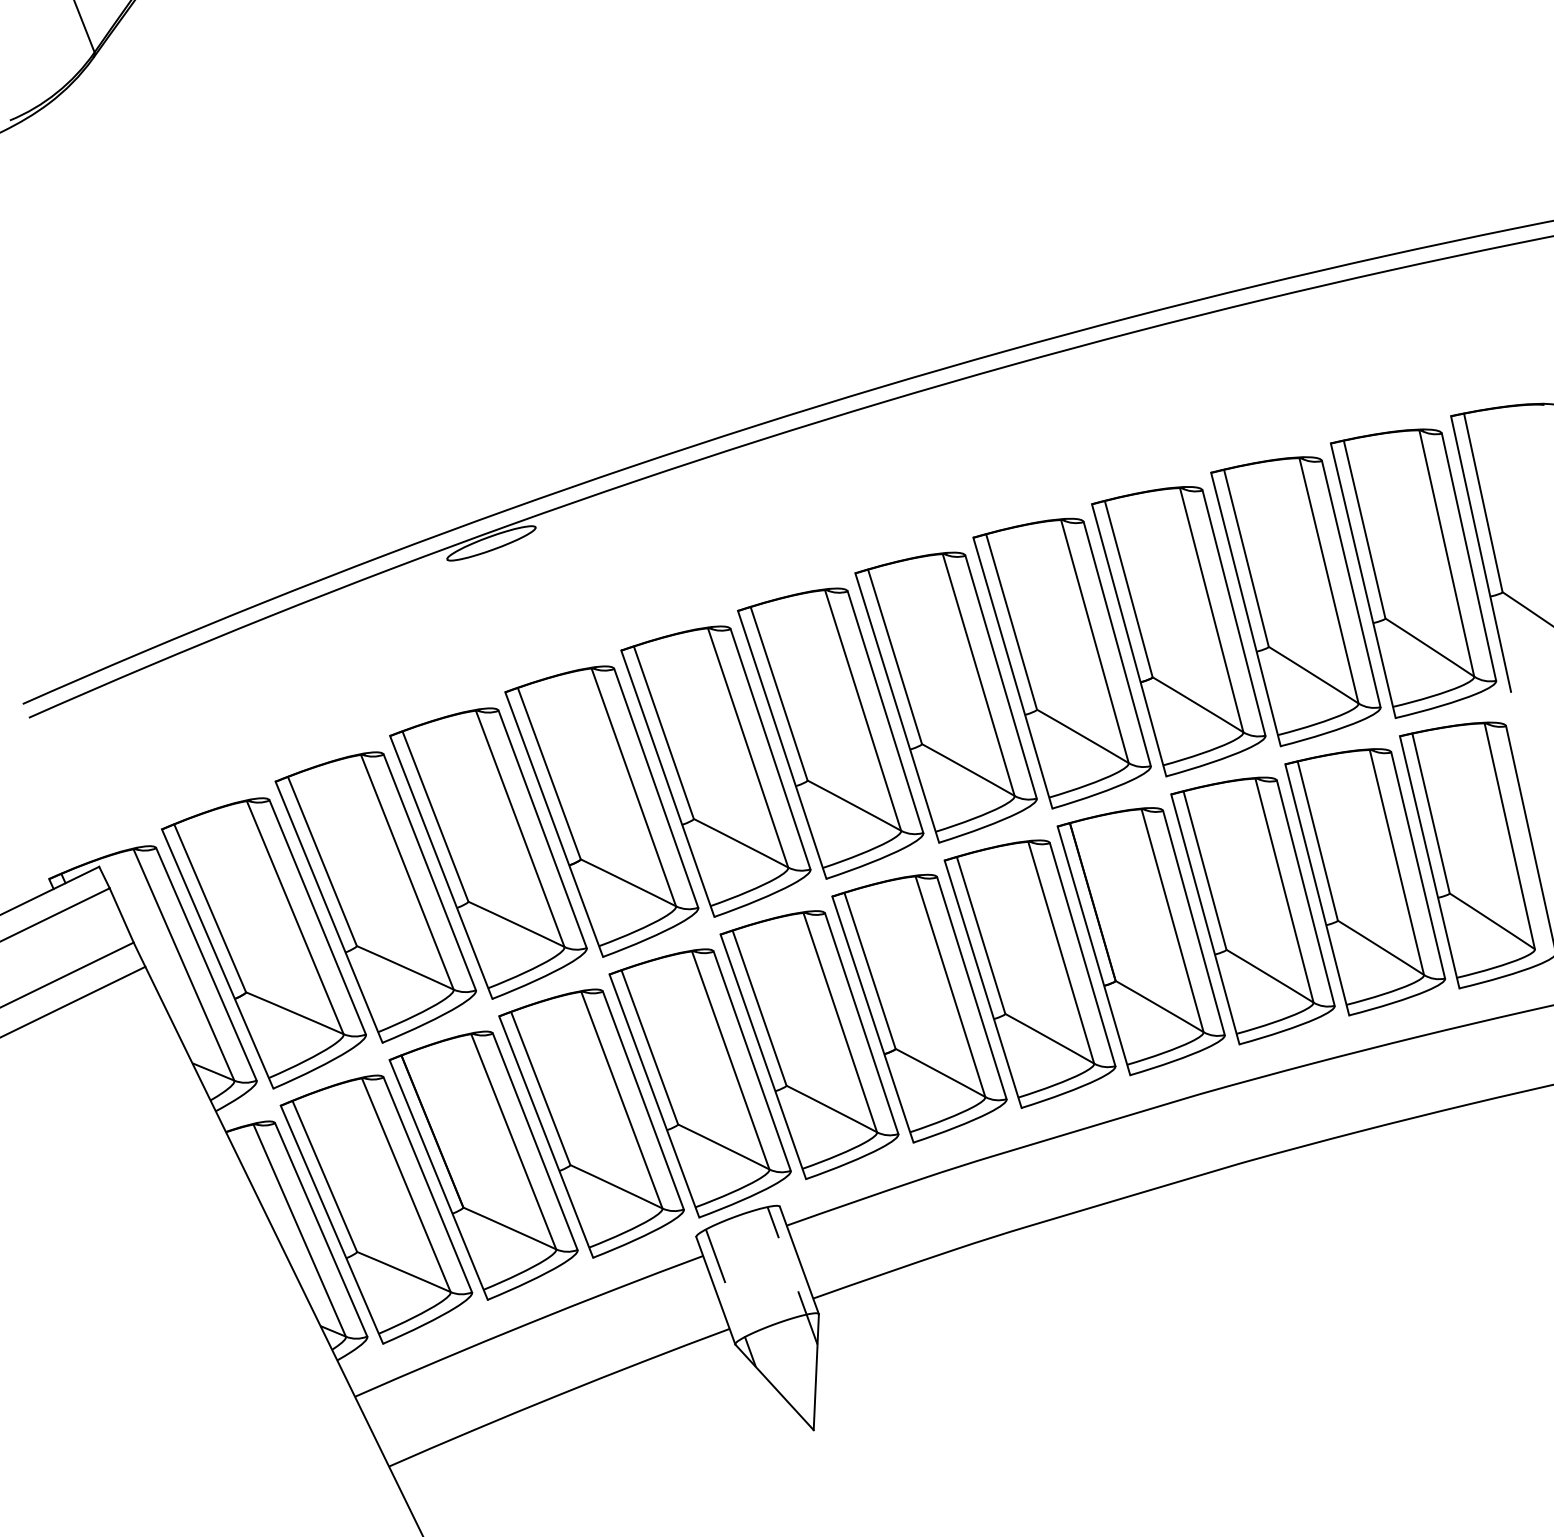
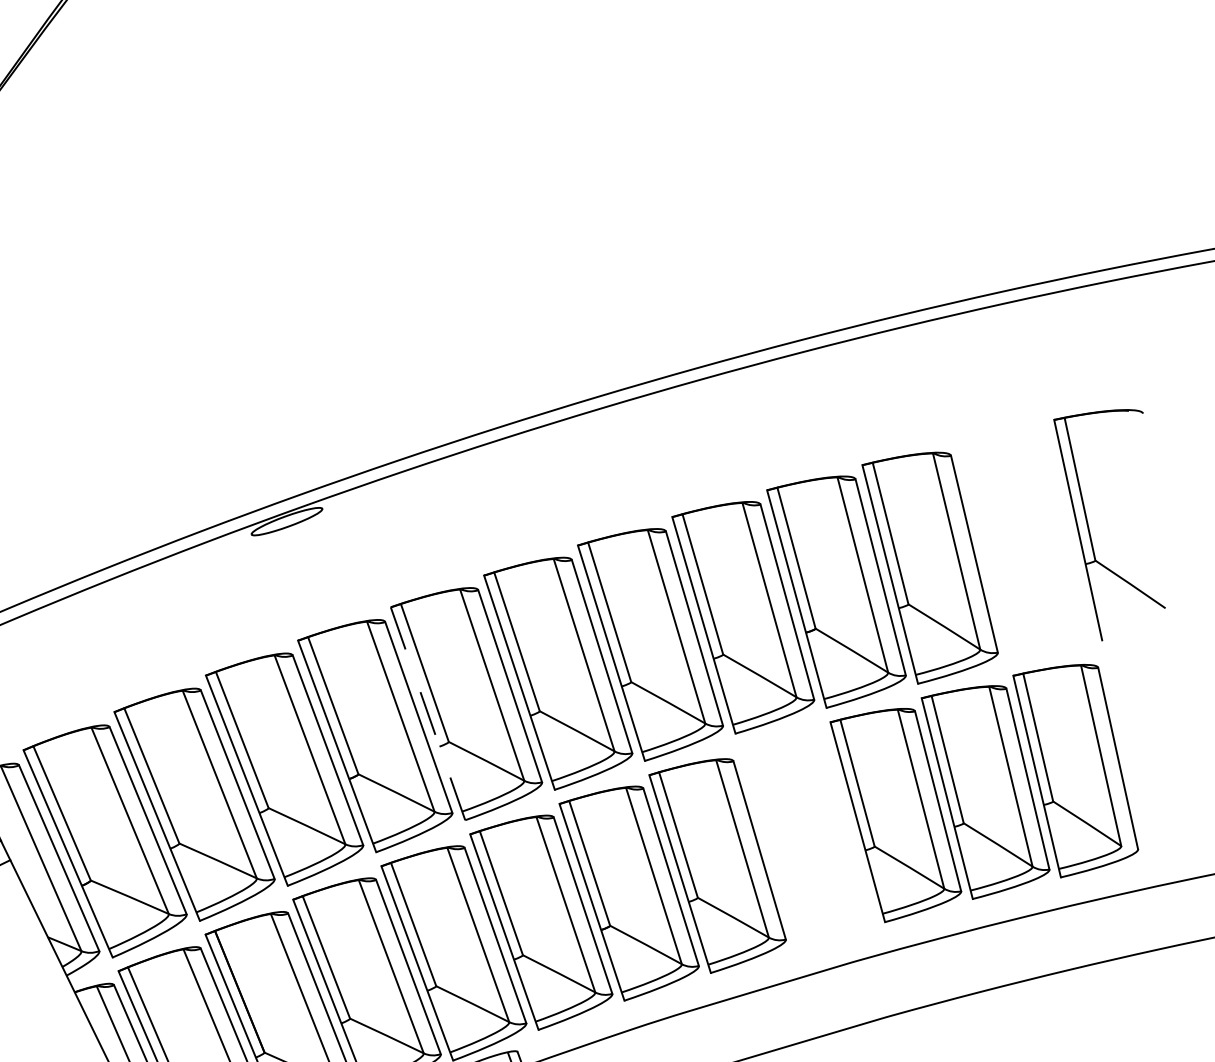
part: (1413, 573) -> (1024, 545), removed
line: (667, 783) -> (427, 713), solid -> dashed
part: (1140, 941) -> (805, 839), removed

